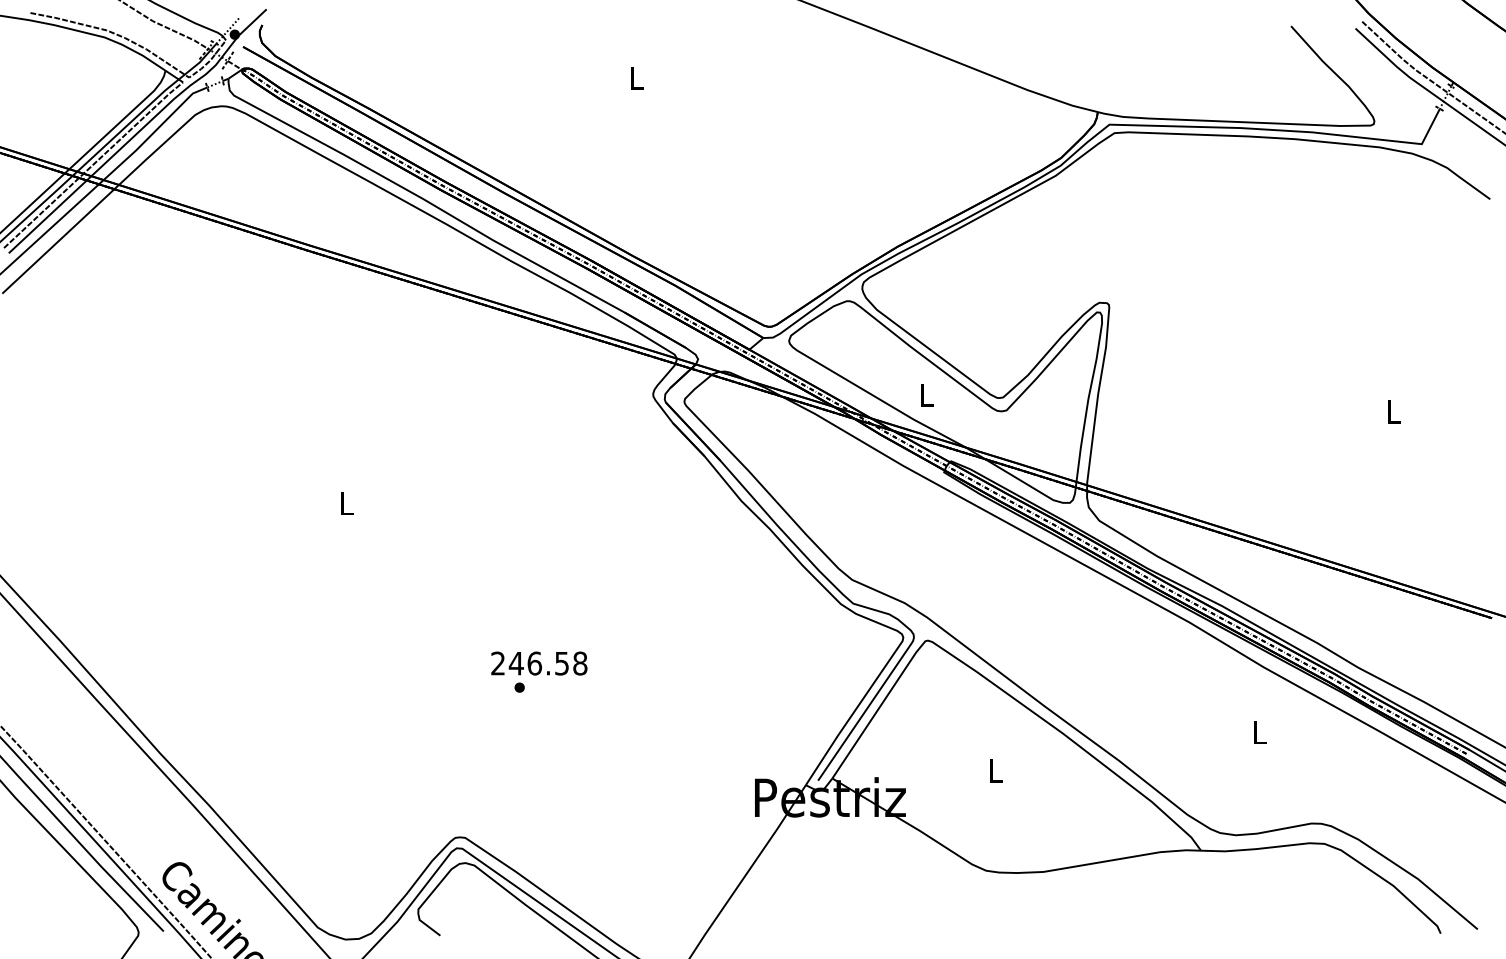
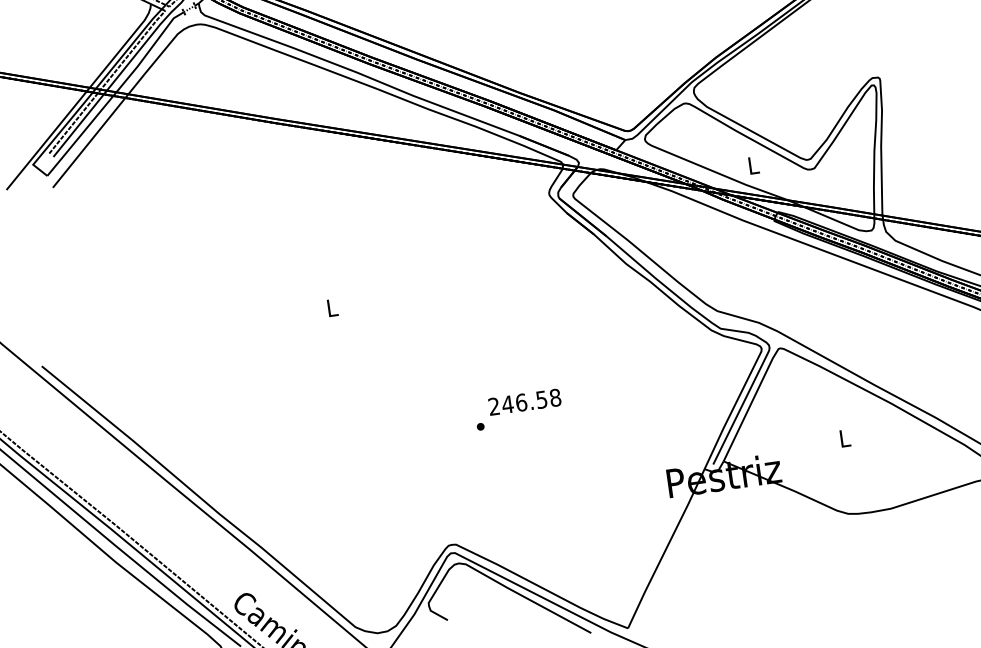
text: (539, 663) -> (525, 402), moved

